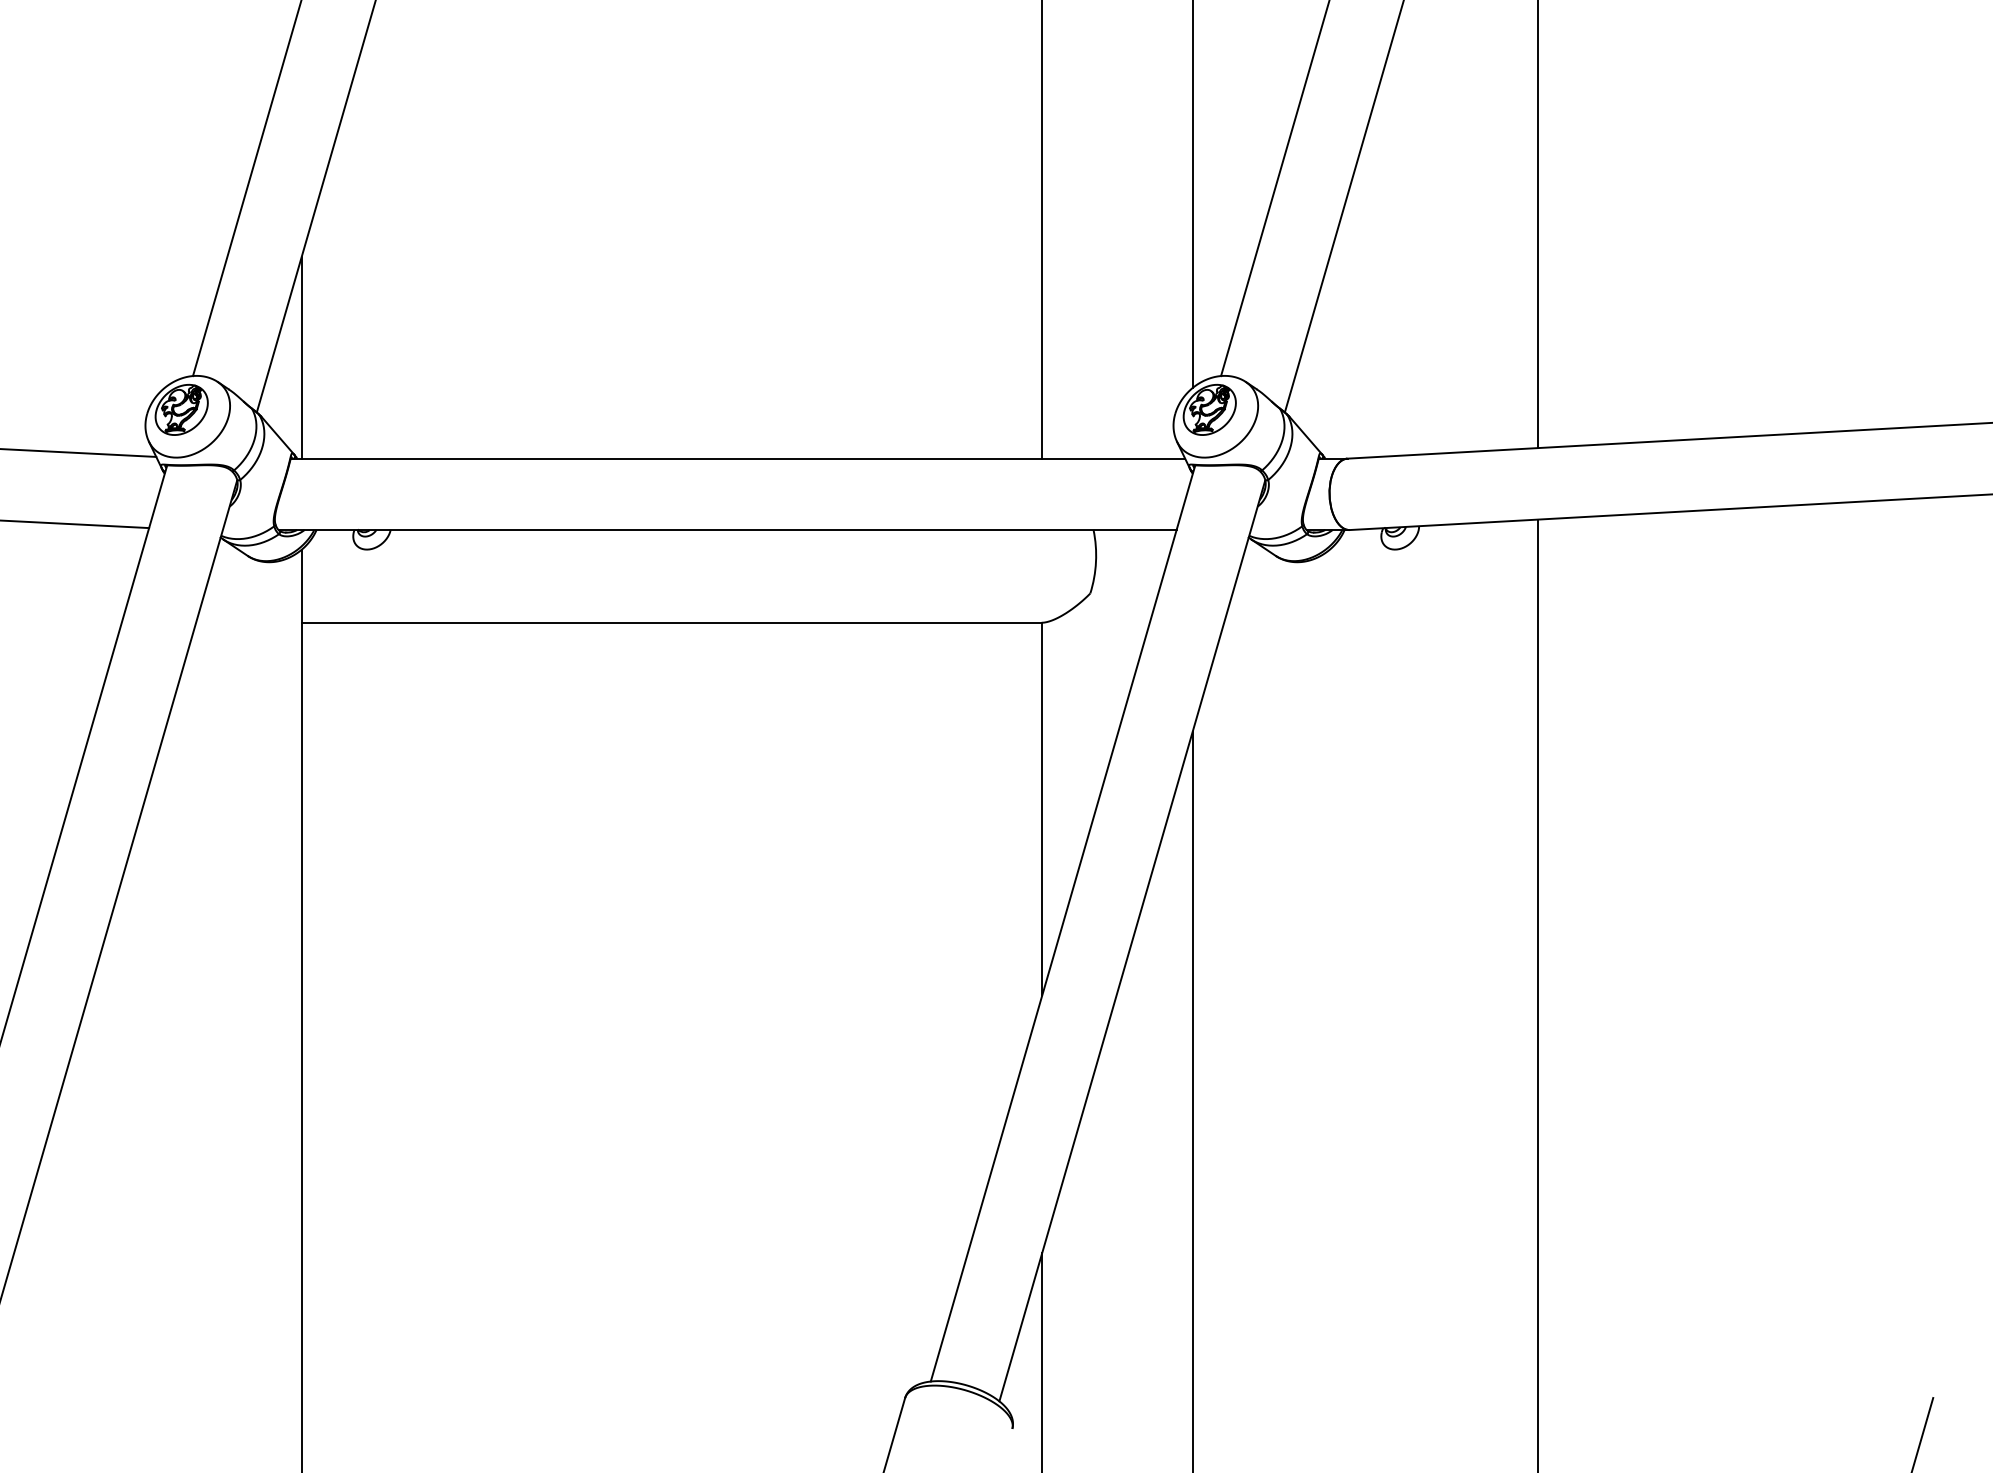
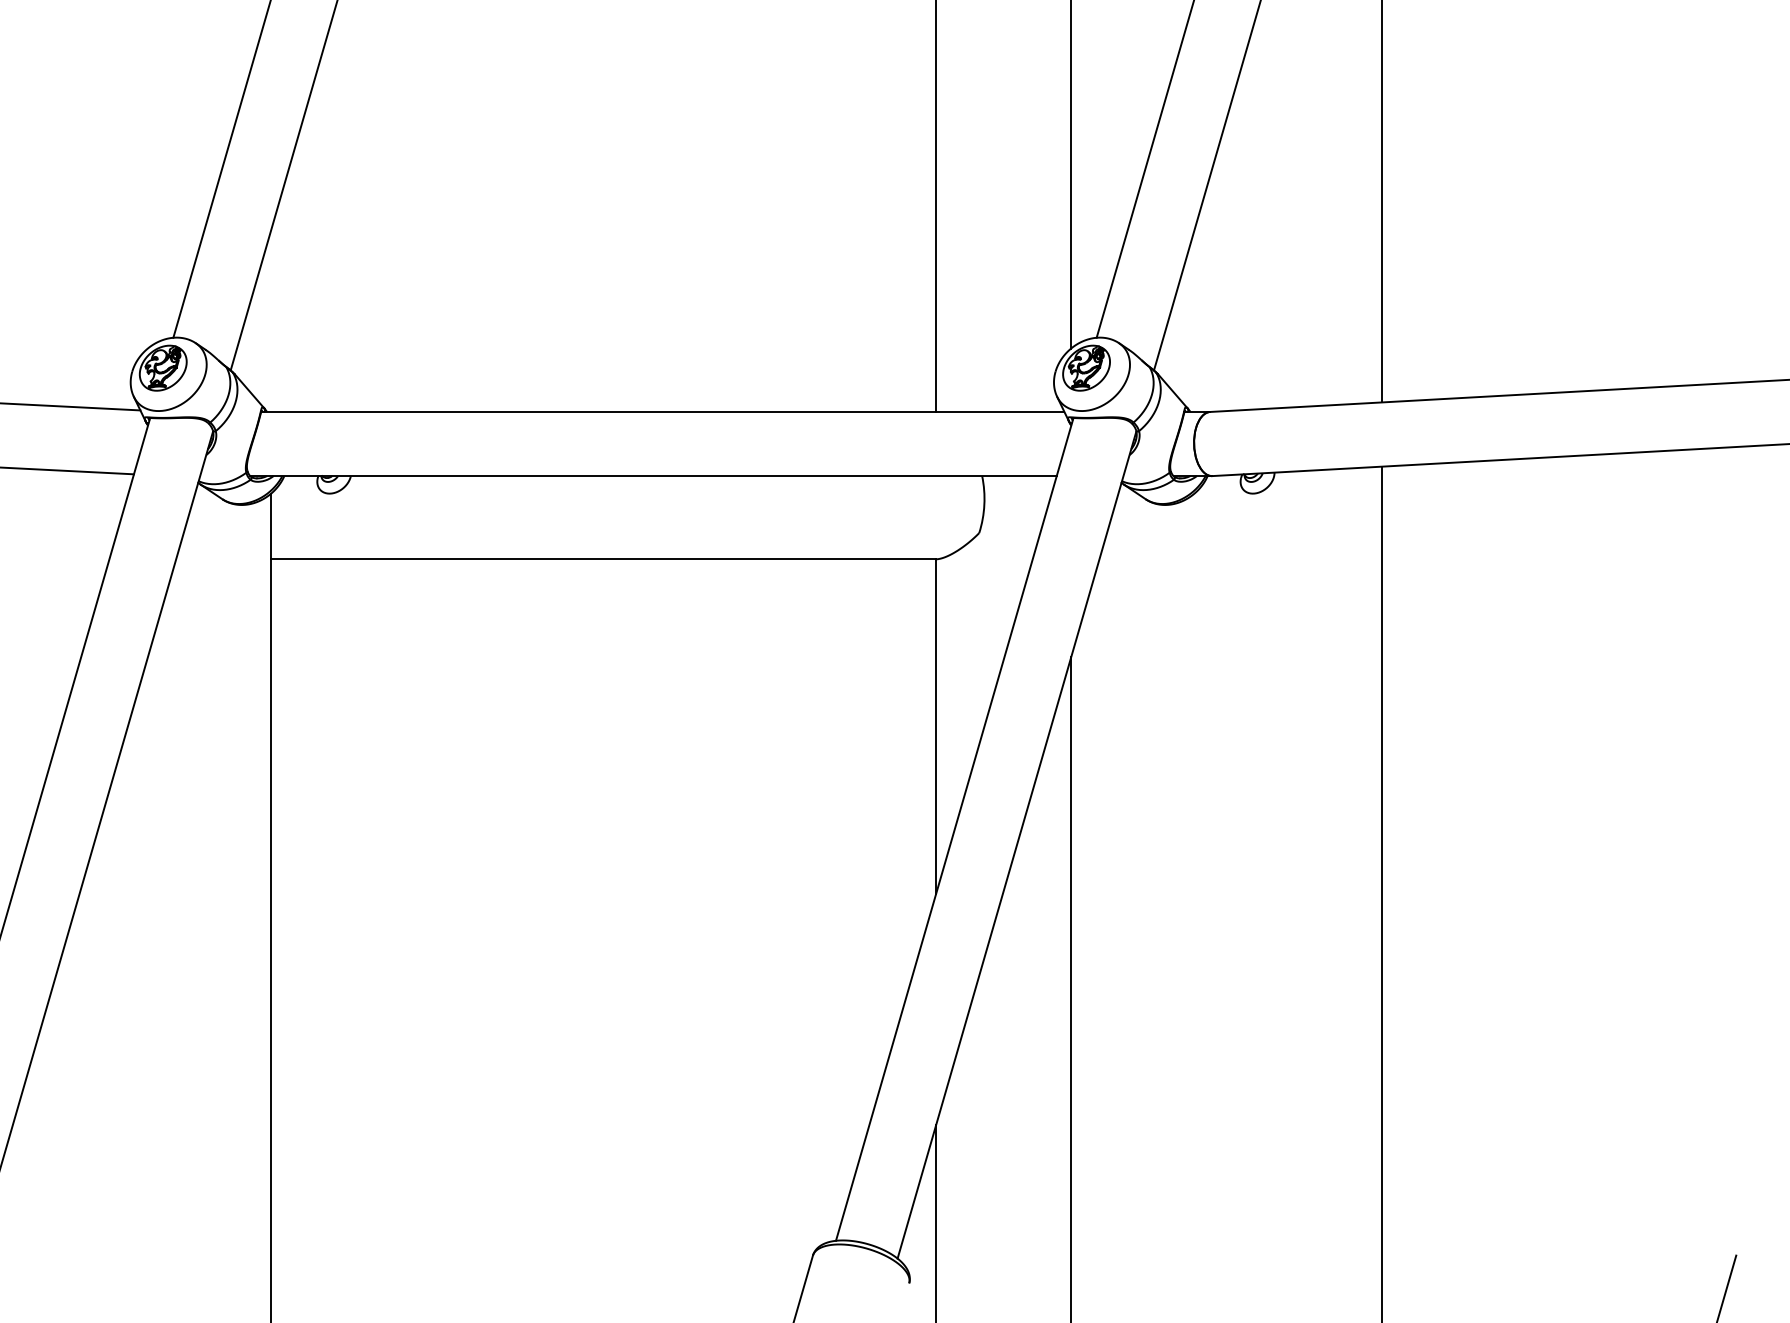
line: (301, 357) -> (270, 321), removed

